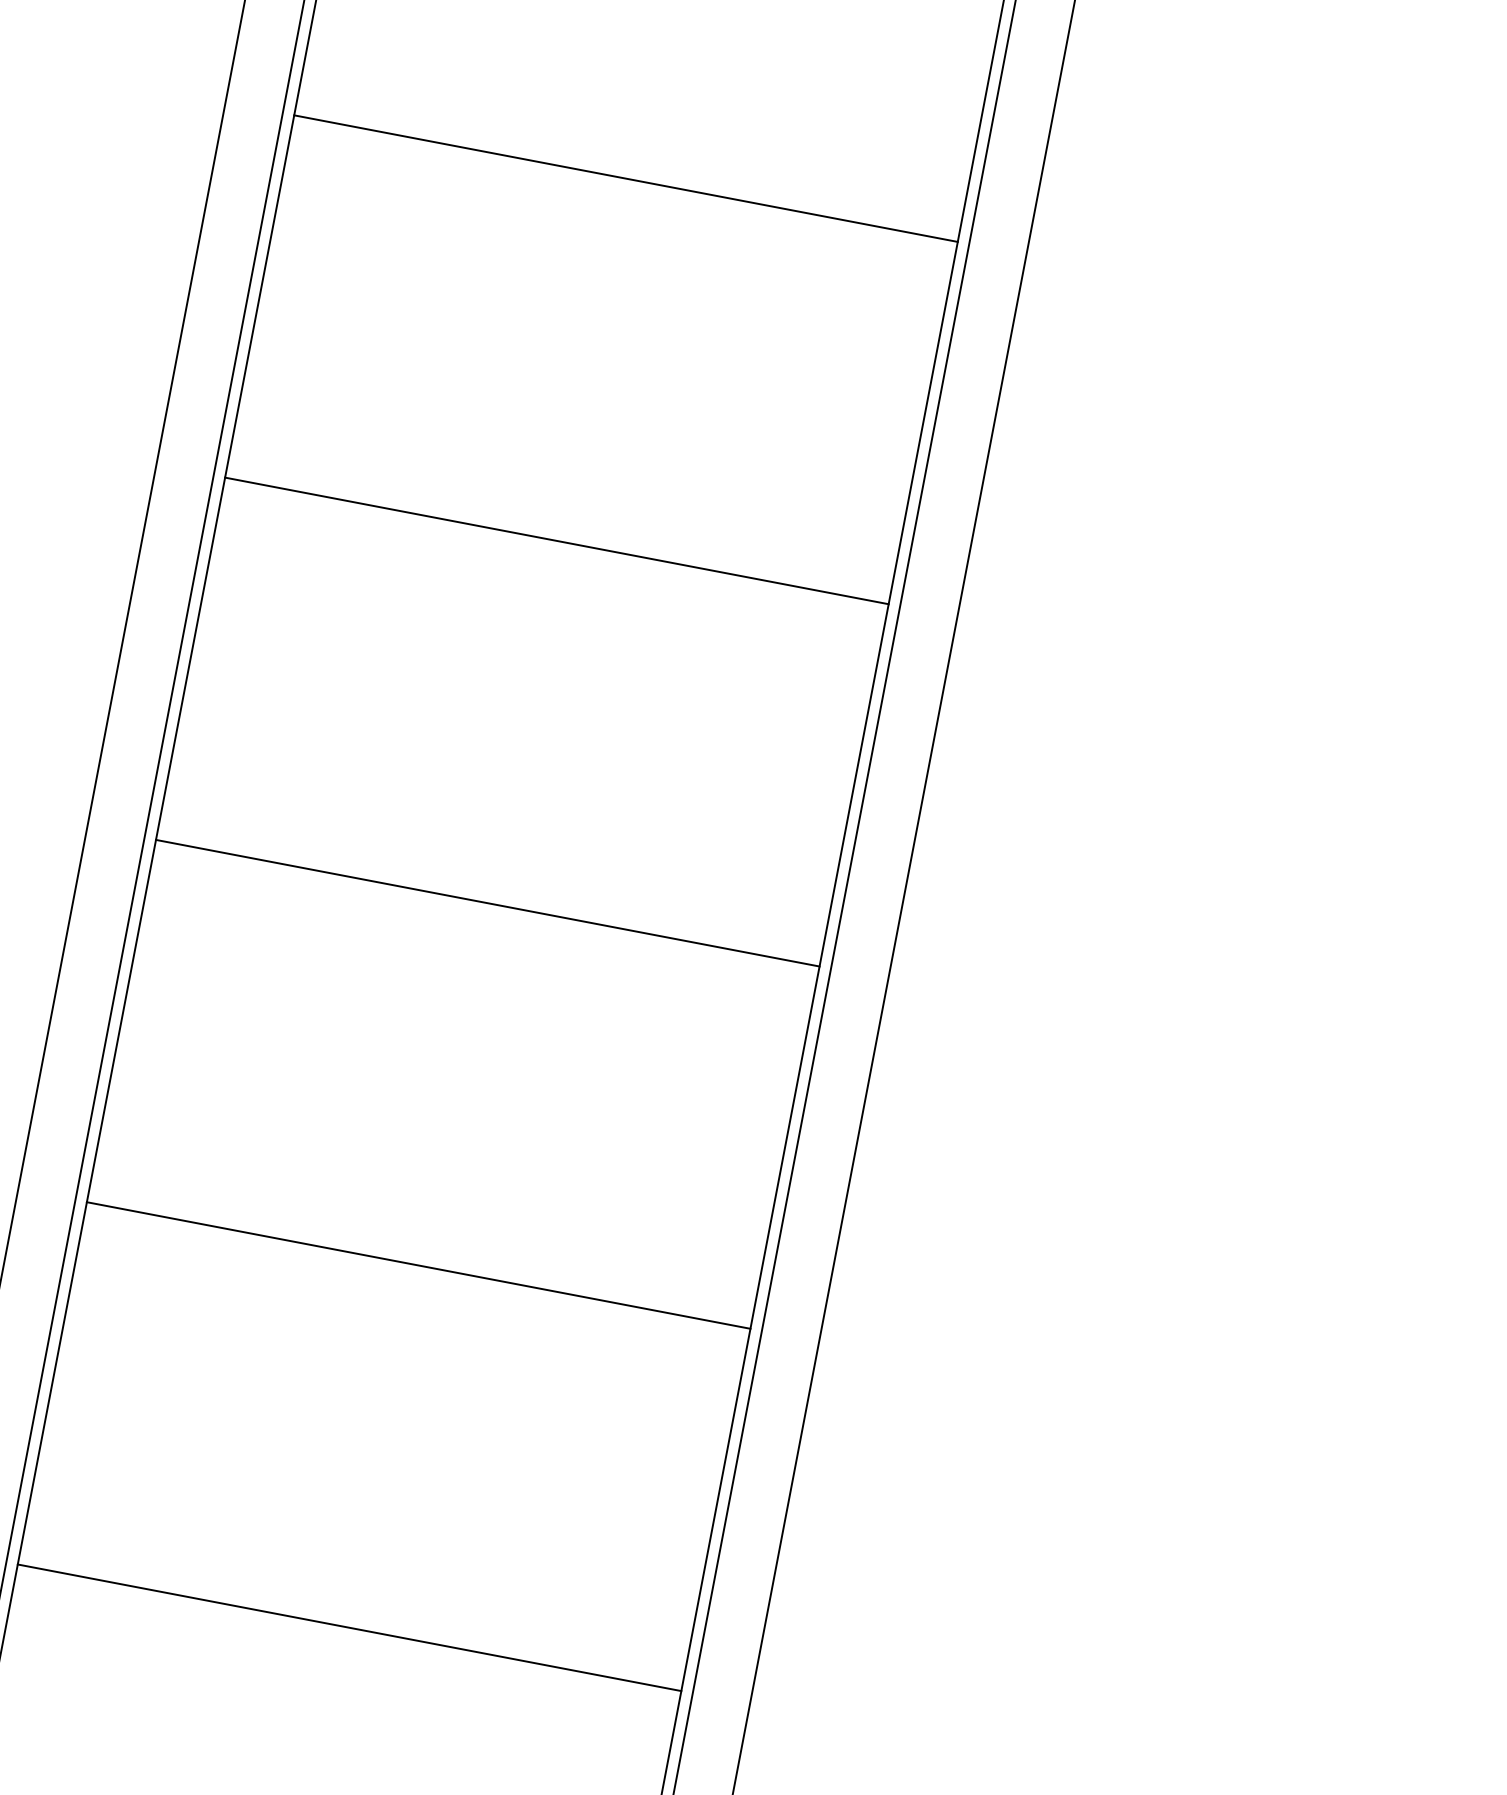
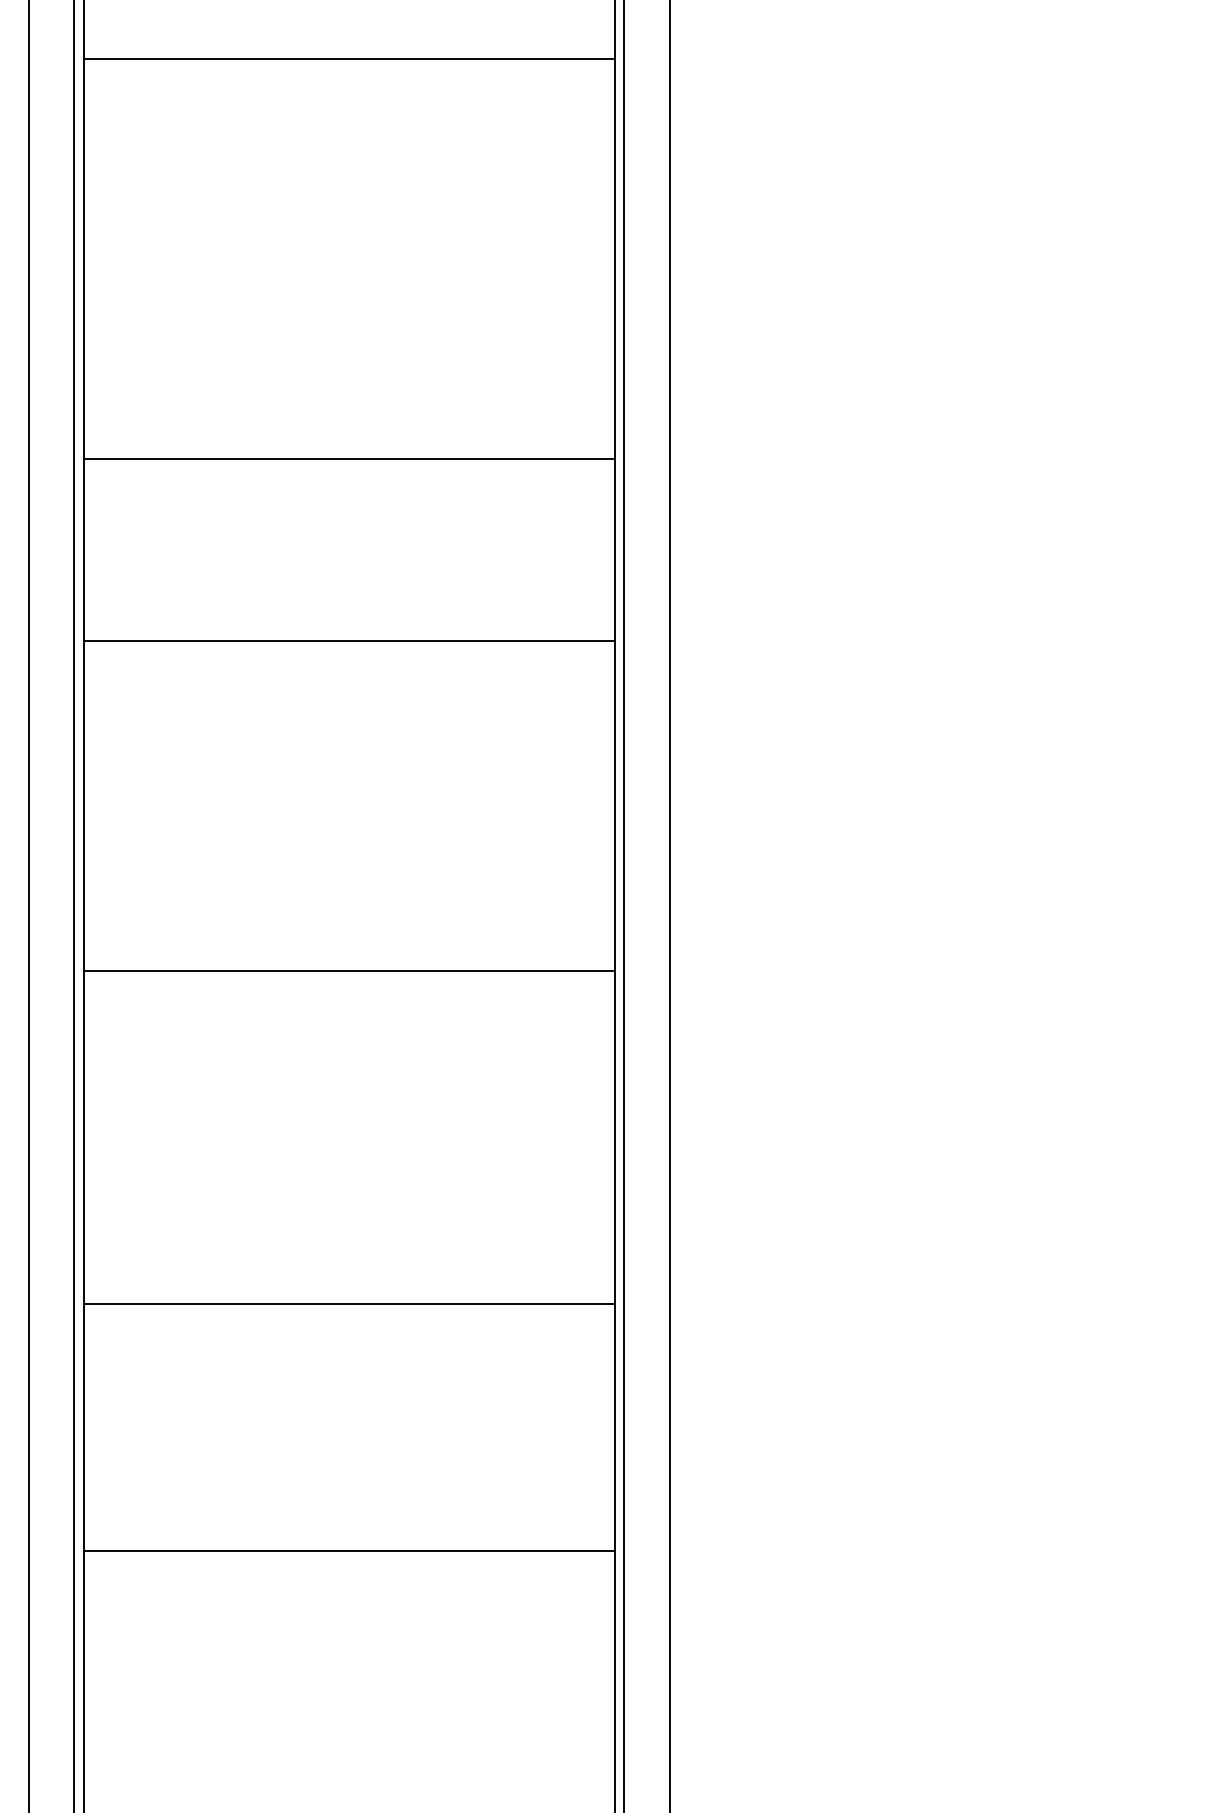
line: (625, 178) -> (348, 58), moved
line: (556, 540) -> (348, 458), moved
line: (487, 902) -> (348, 640), moved
line: (348, 1627) -> (348, 1303), moved

